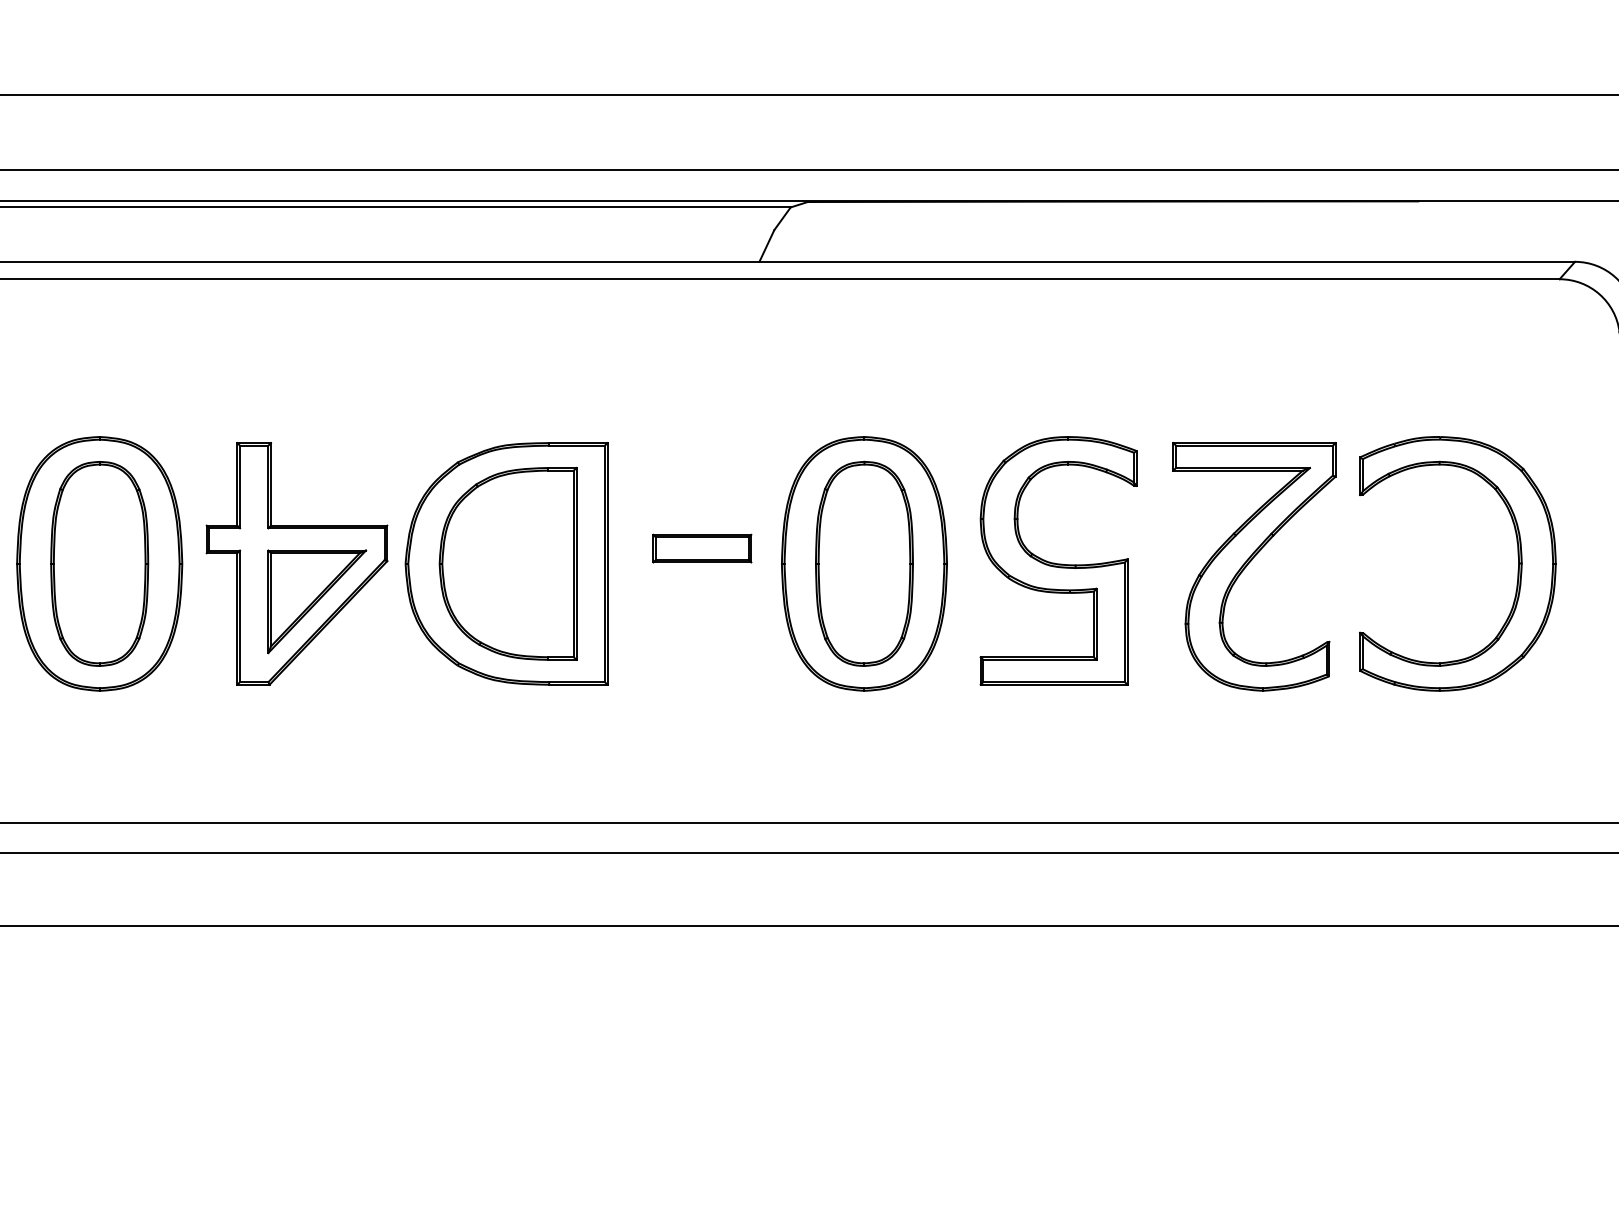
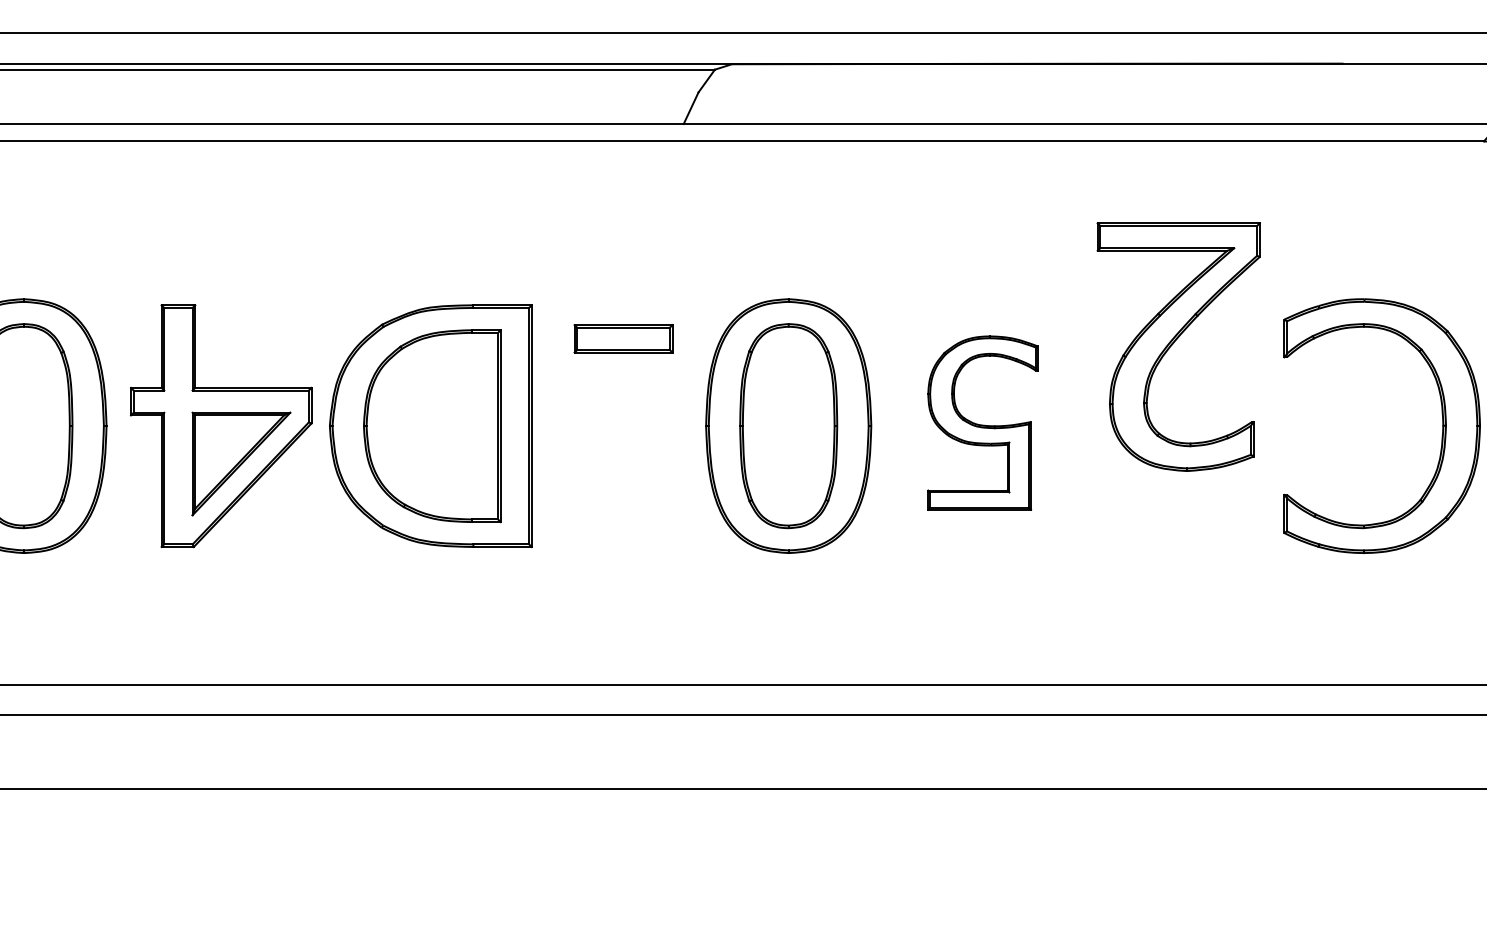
part: (702, 548) -> (623, 338), moved
part: (1058, 560) -> (982, 422), size x0.7
part: (1254, 566) -> (1178, 346), moved

